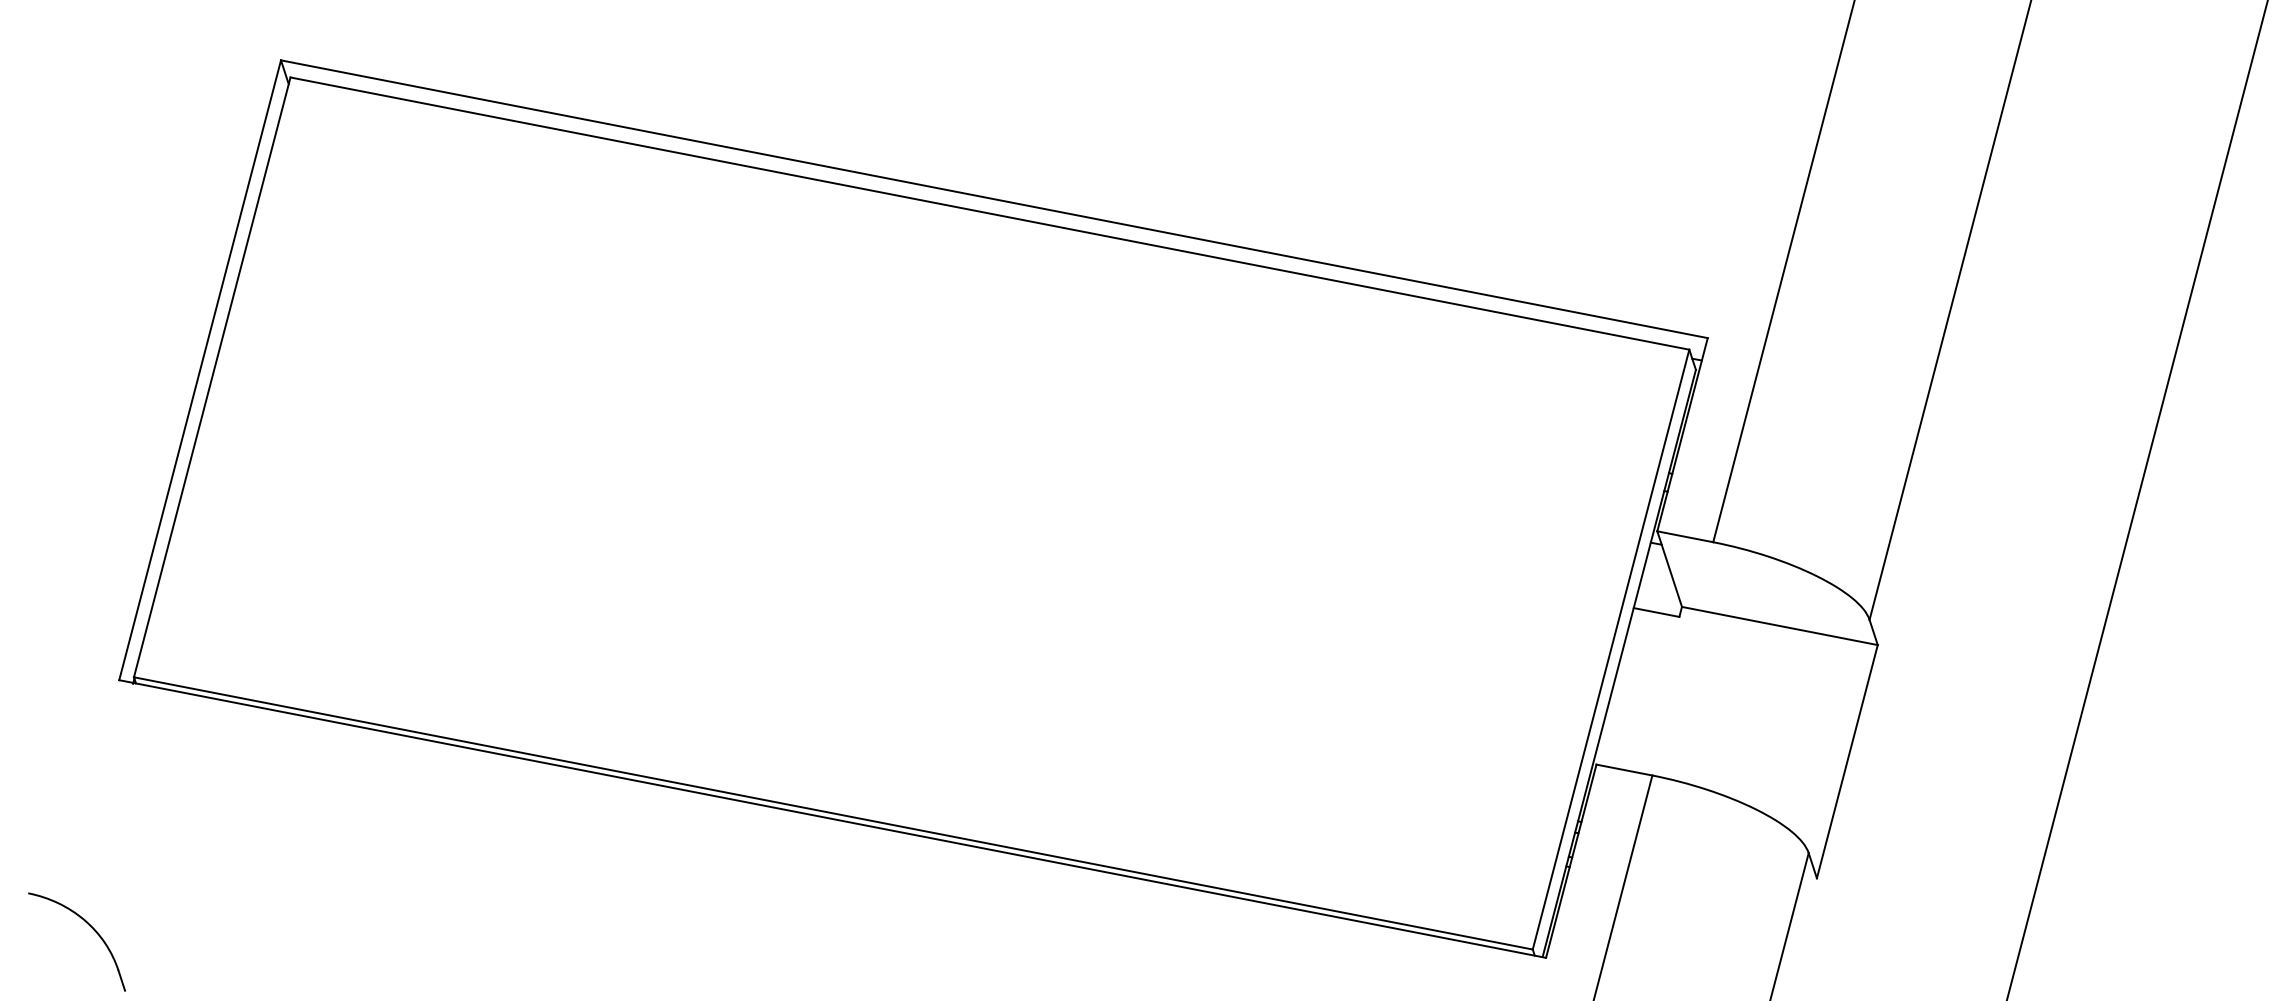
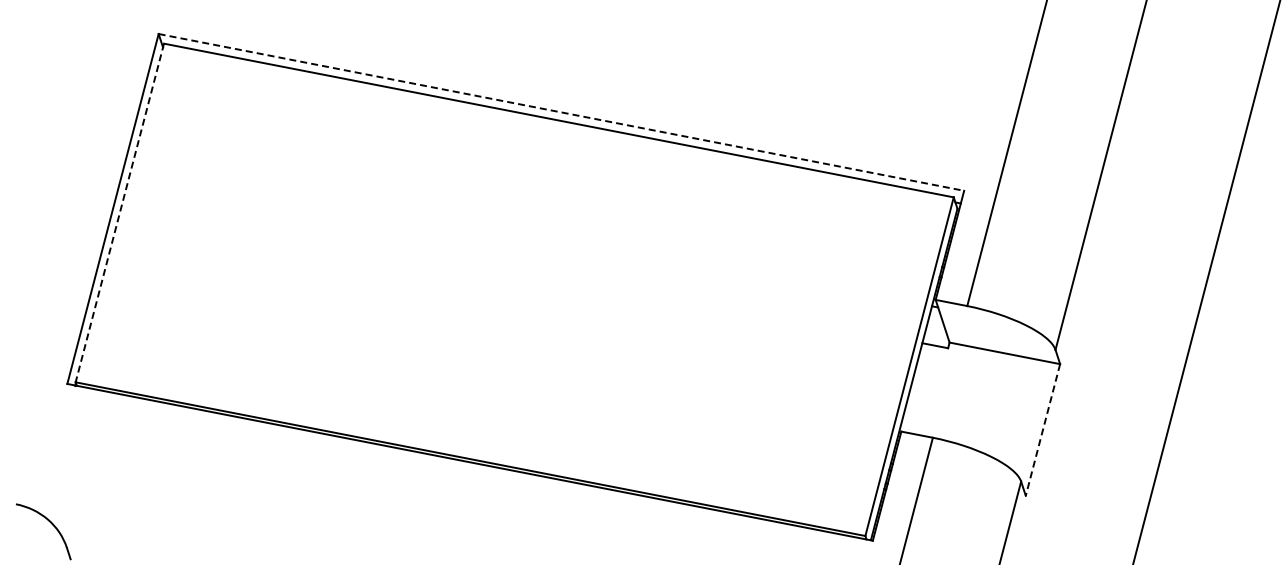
line: (994, 199) -> (561, 112), solid -> dashed
line: (211, 376) -> (119, 212), solid -> dashed
line: (1846, 762) -> (1042, 430), solid -> dashed

